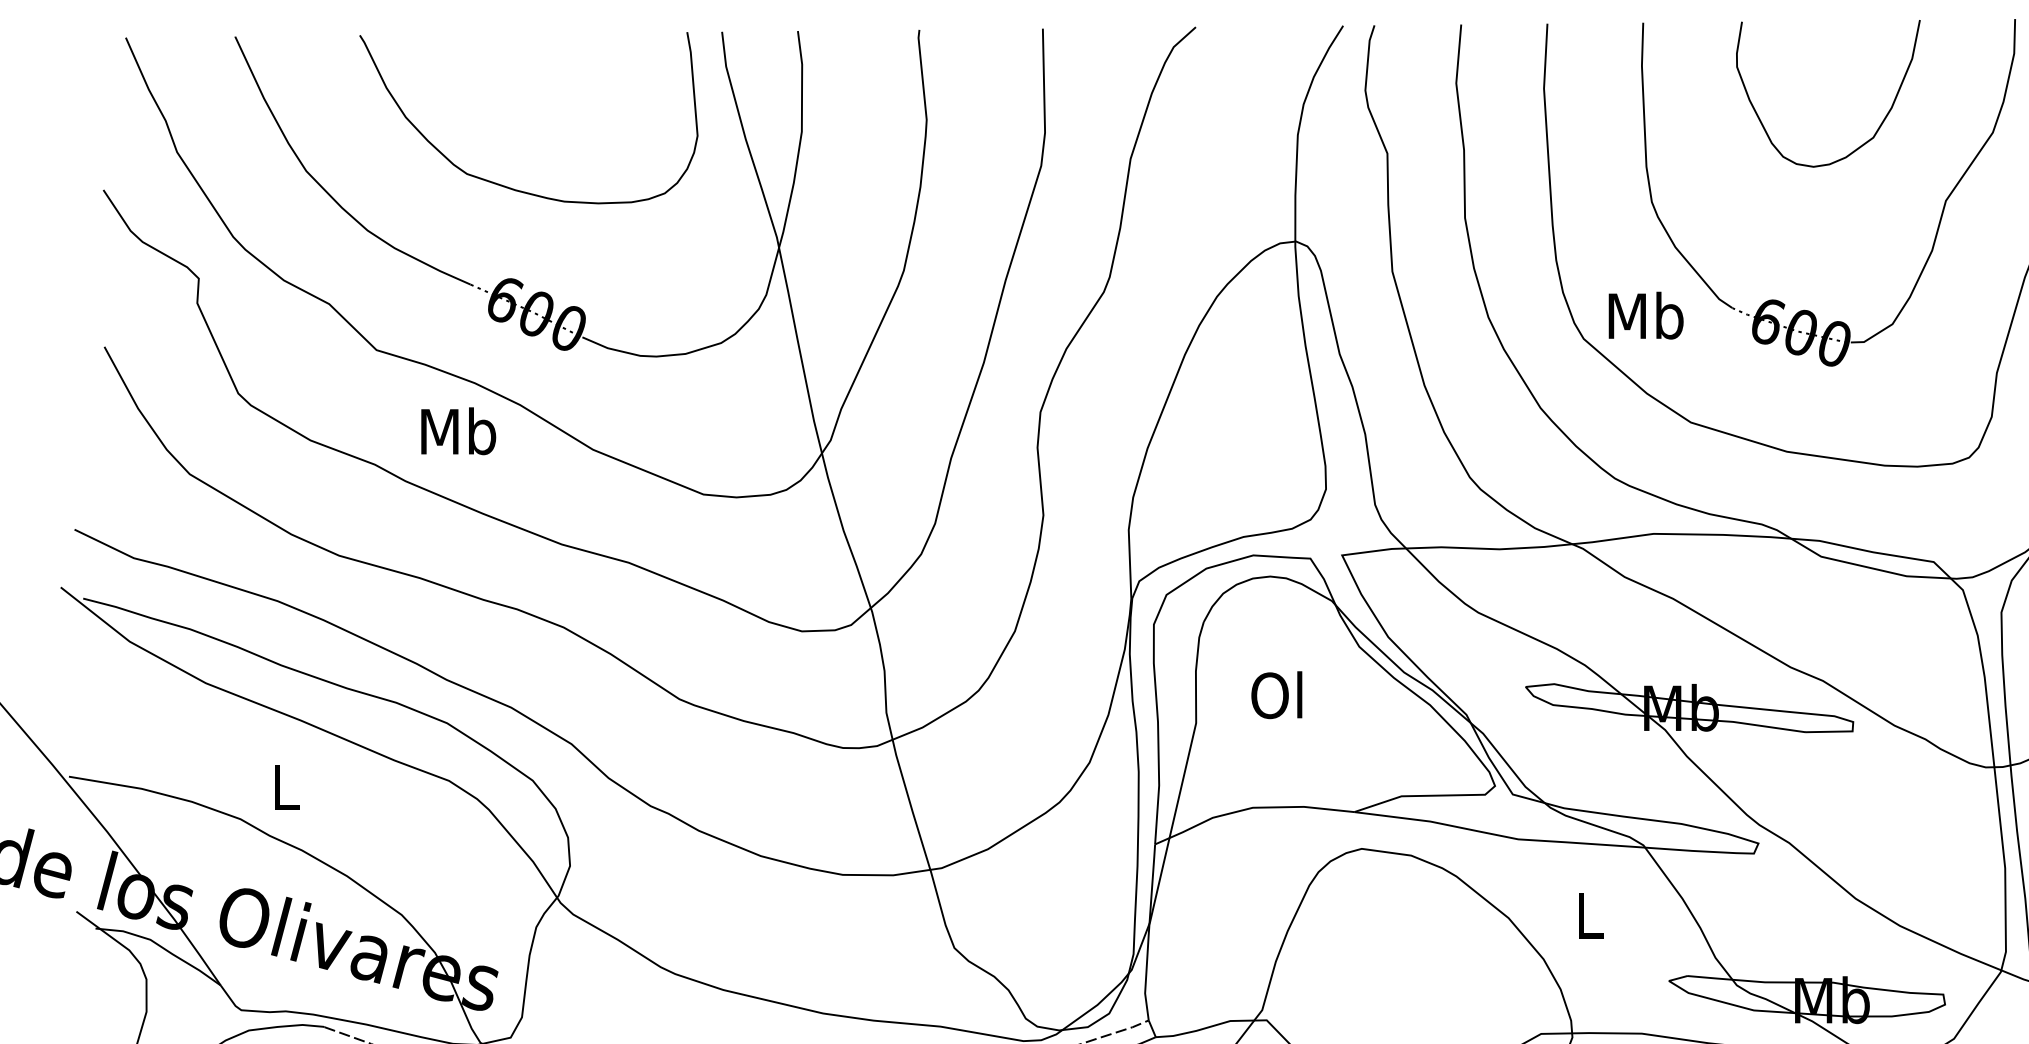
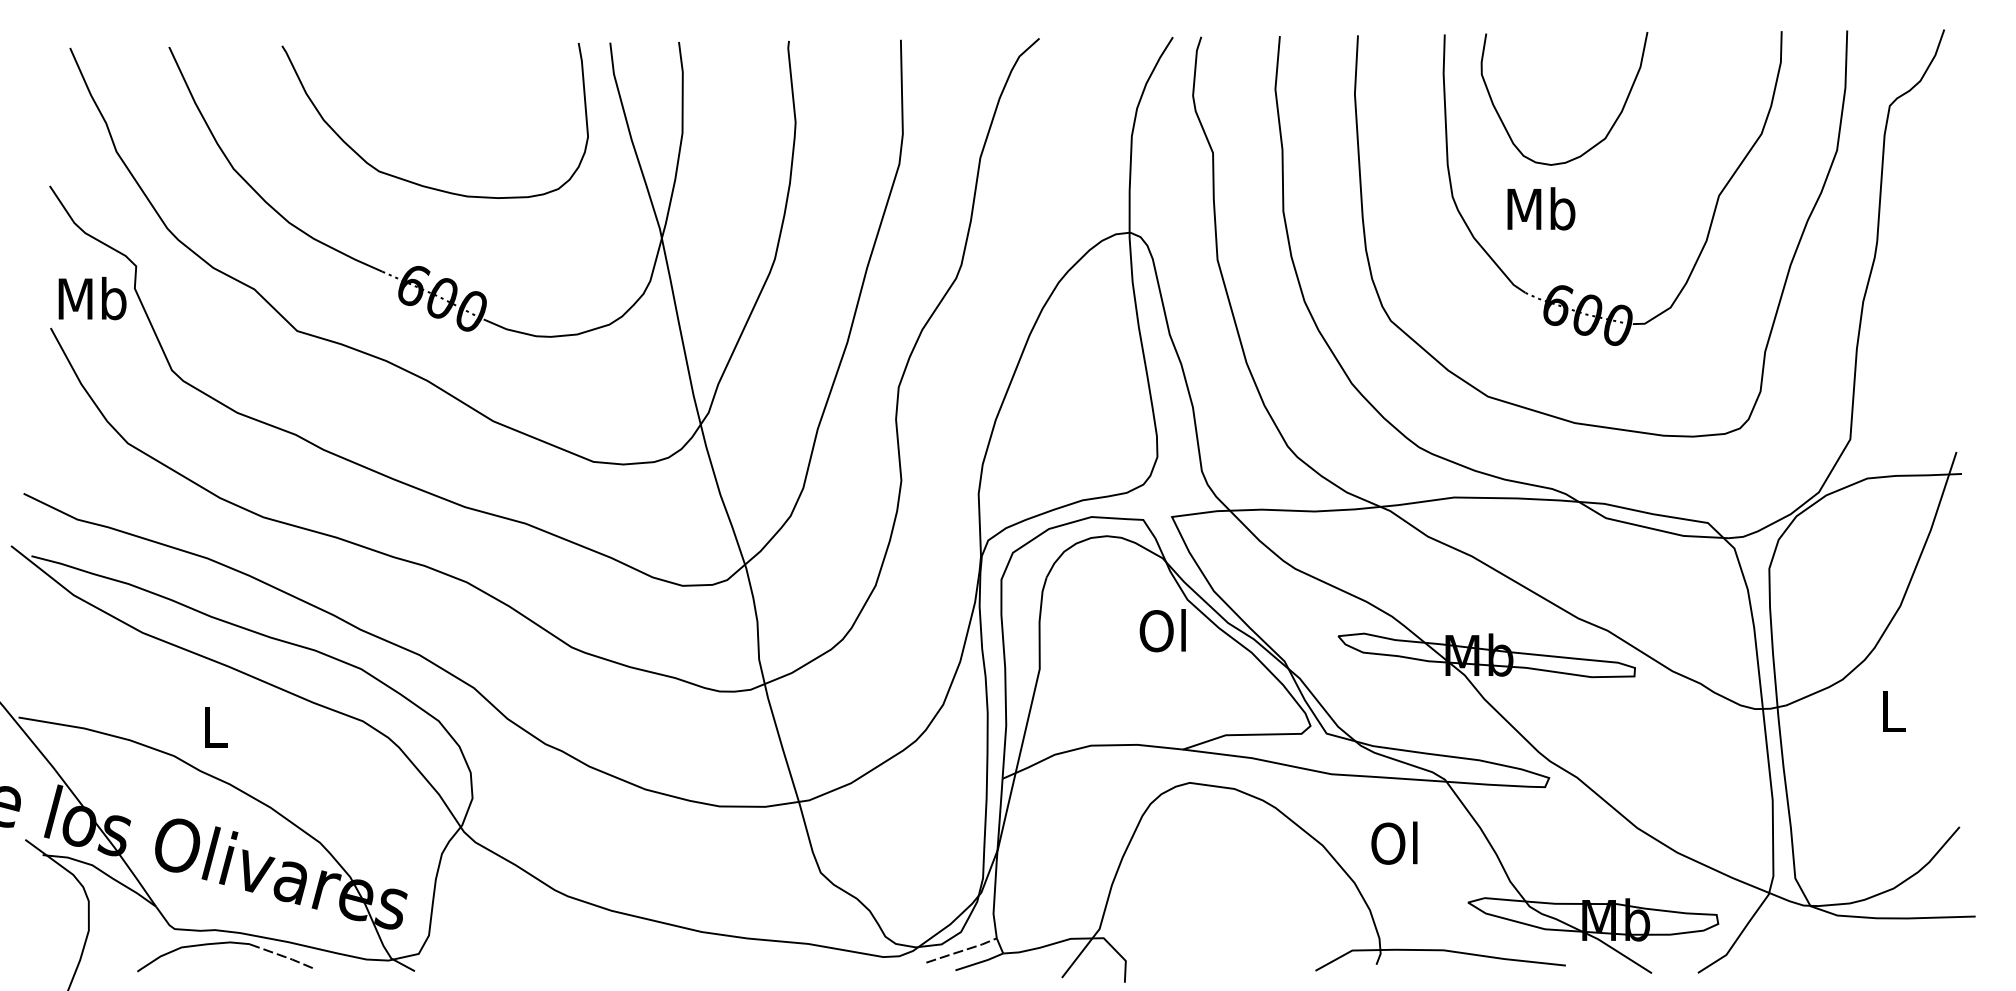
curve: (1881, 122) -> (1612, 124), moved
text: (1646, 315) -> (1541, 208), moved
text: (458, 431) -> (92, 298), moved
text: (1276, 695) -> (1162, 630), moved
text: (1587, 914) -> (1394, 842), L -> Ol

